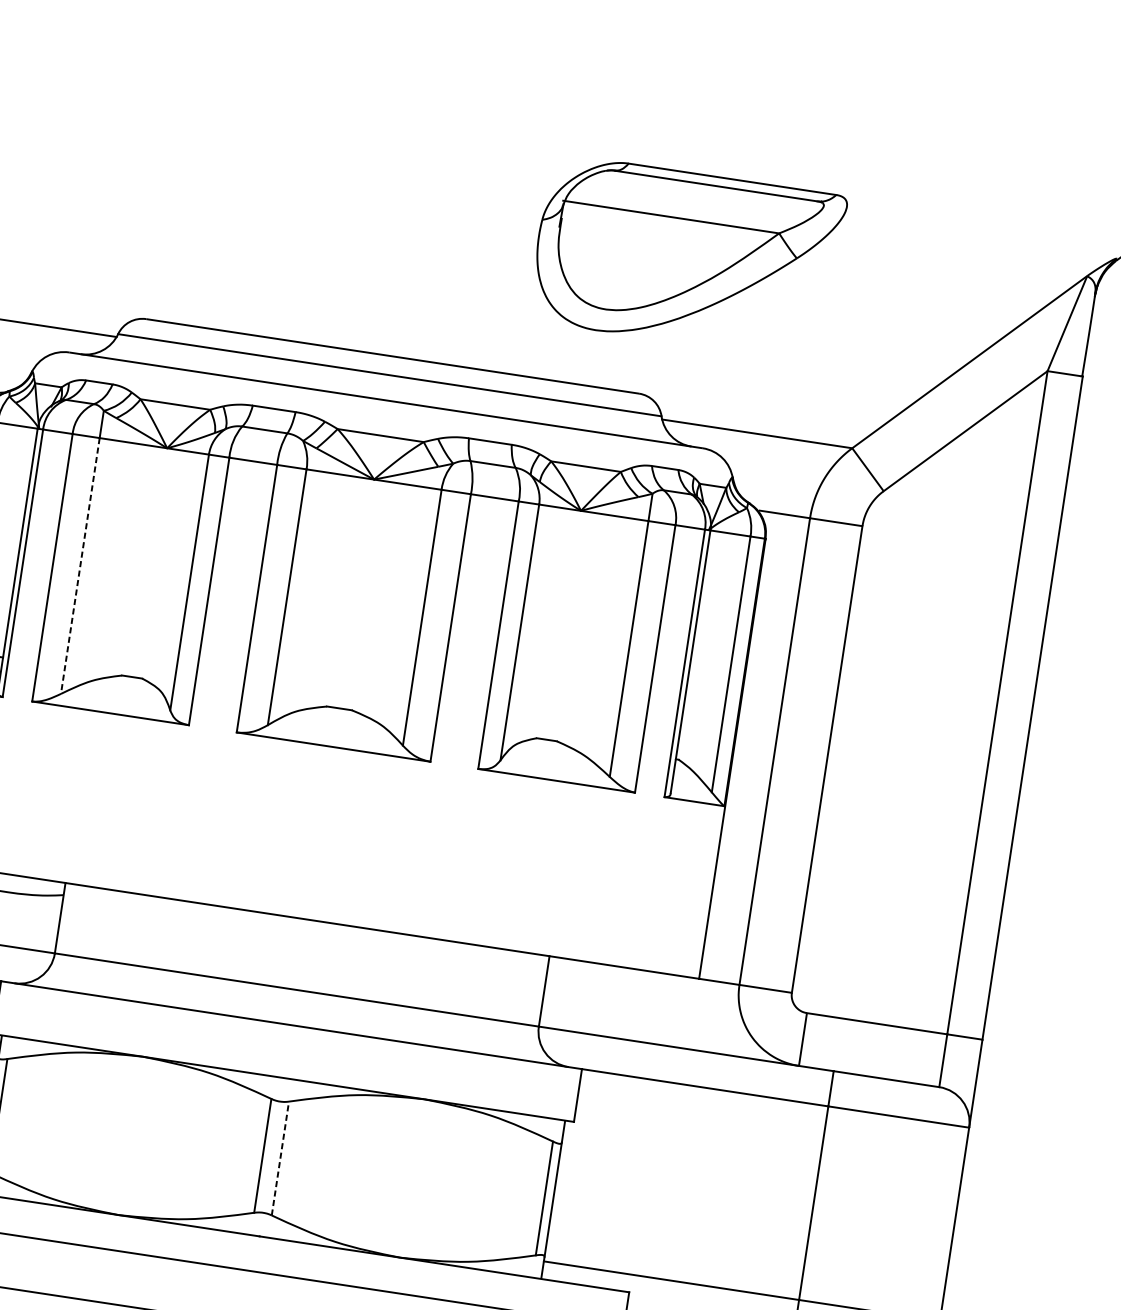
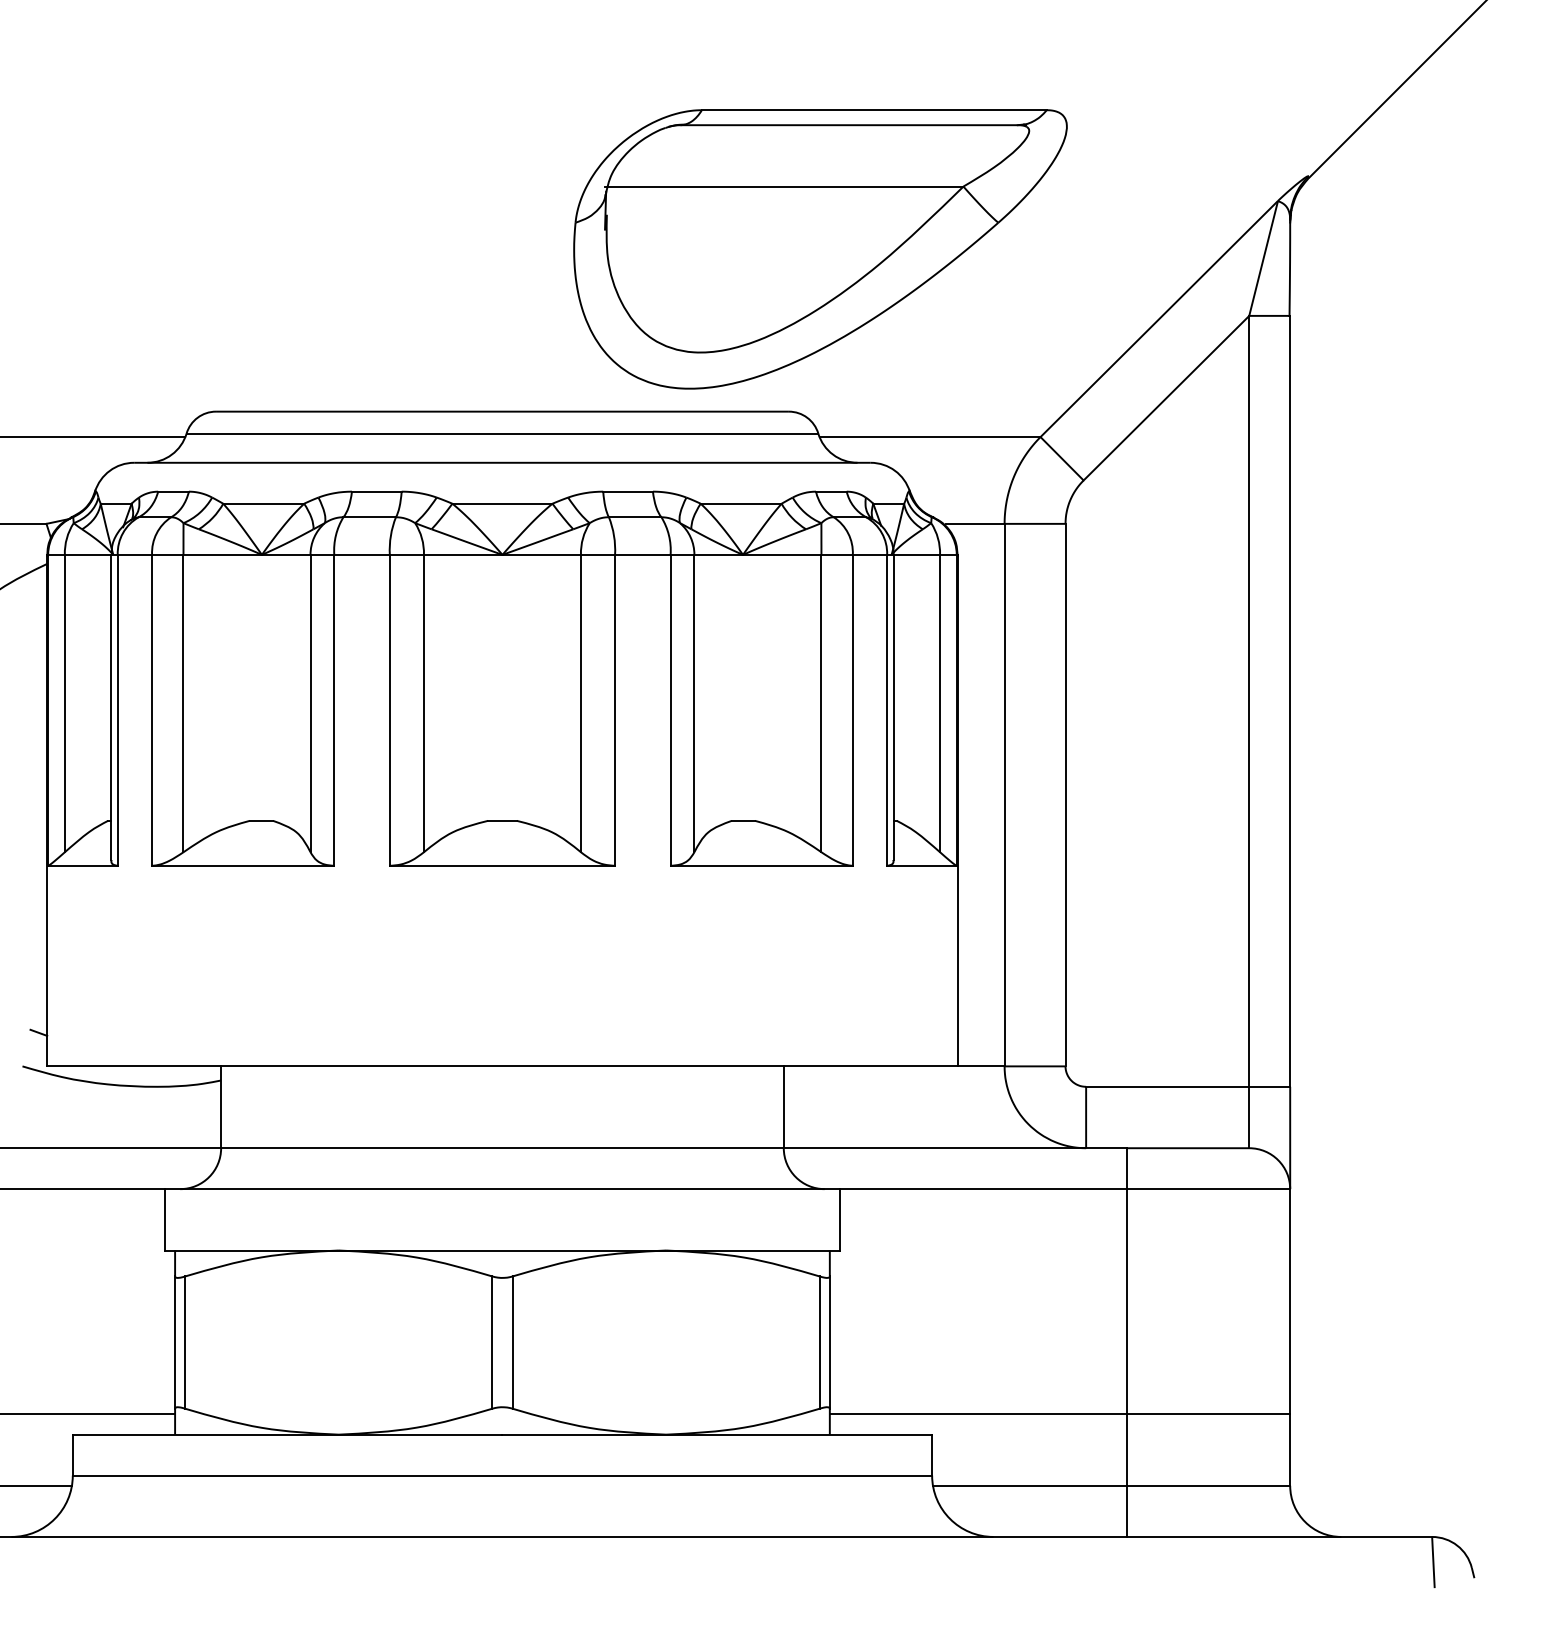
part: (687, 258) -> (820, 249), size x1.43
line: (80, 565) -> (183, 703), dashed -> solid
line: (280, 1158) -> (512, 1342), dashed -> solid

